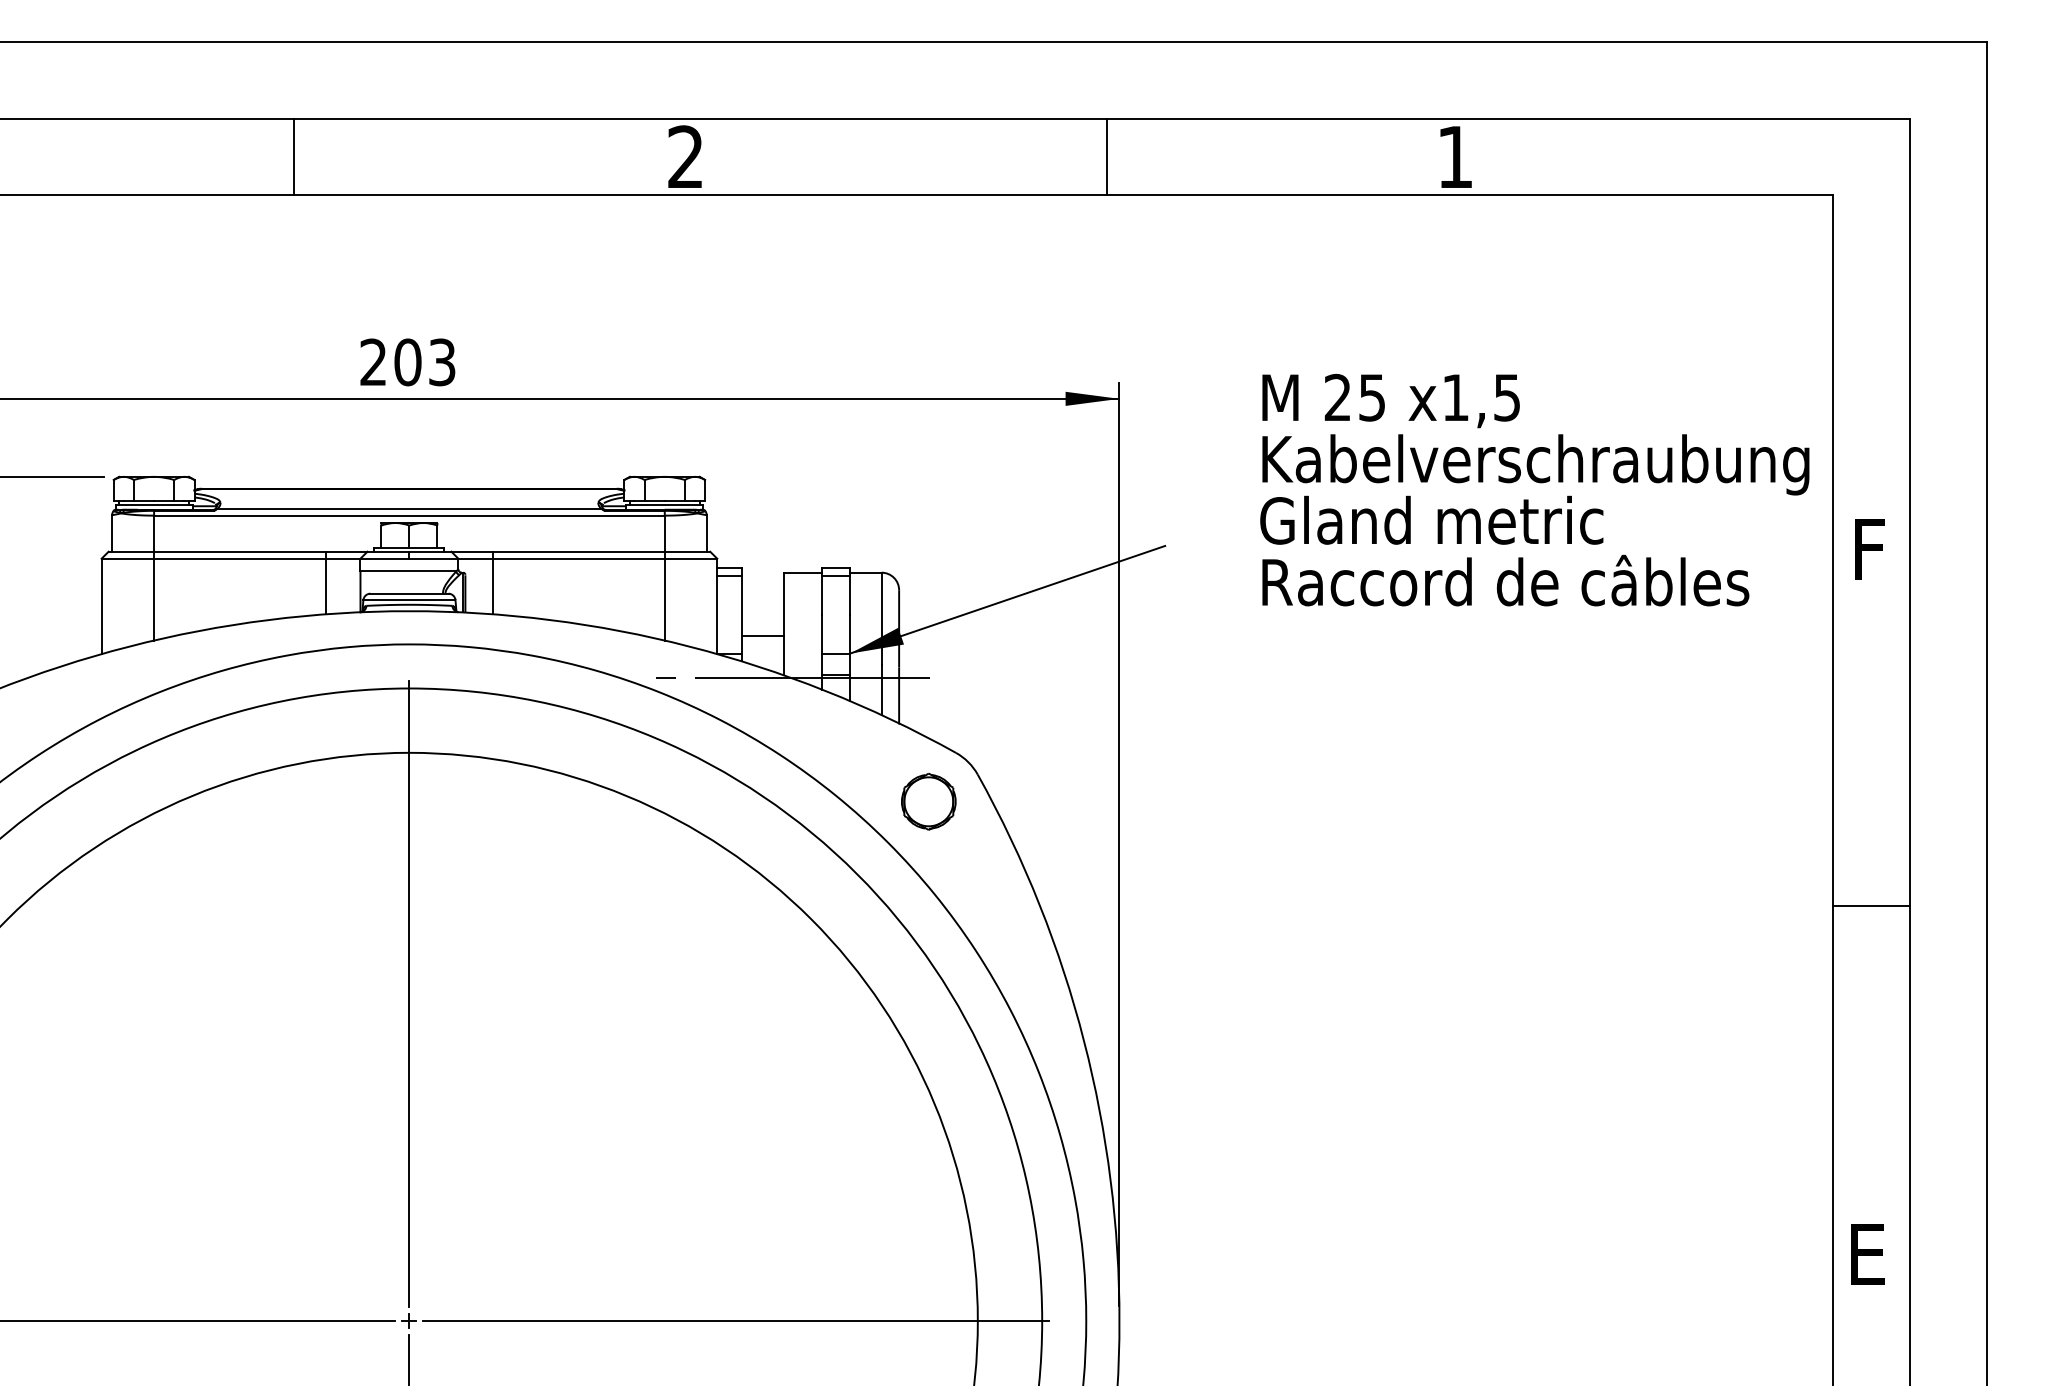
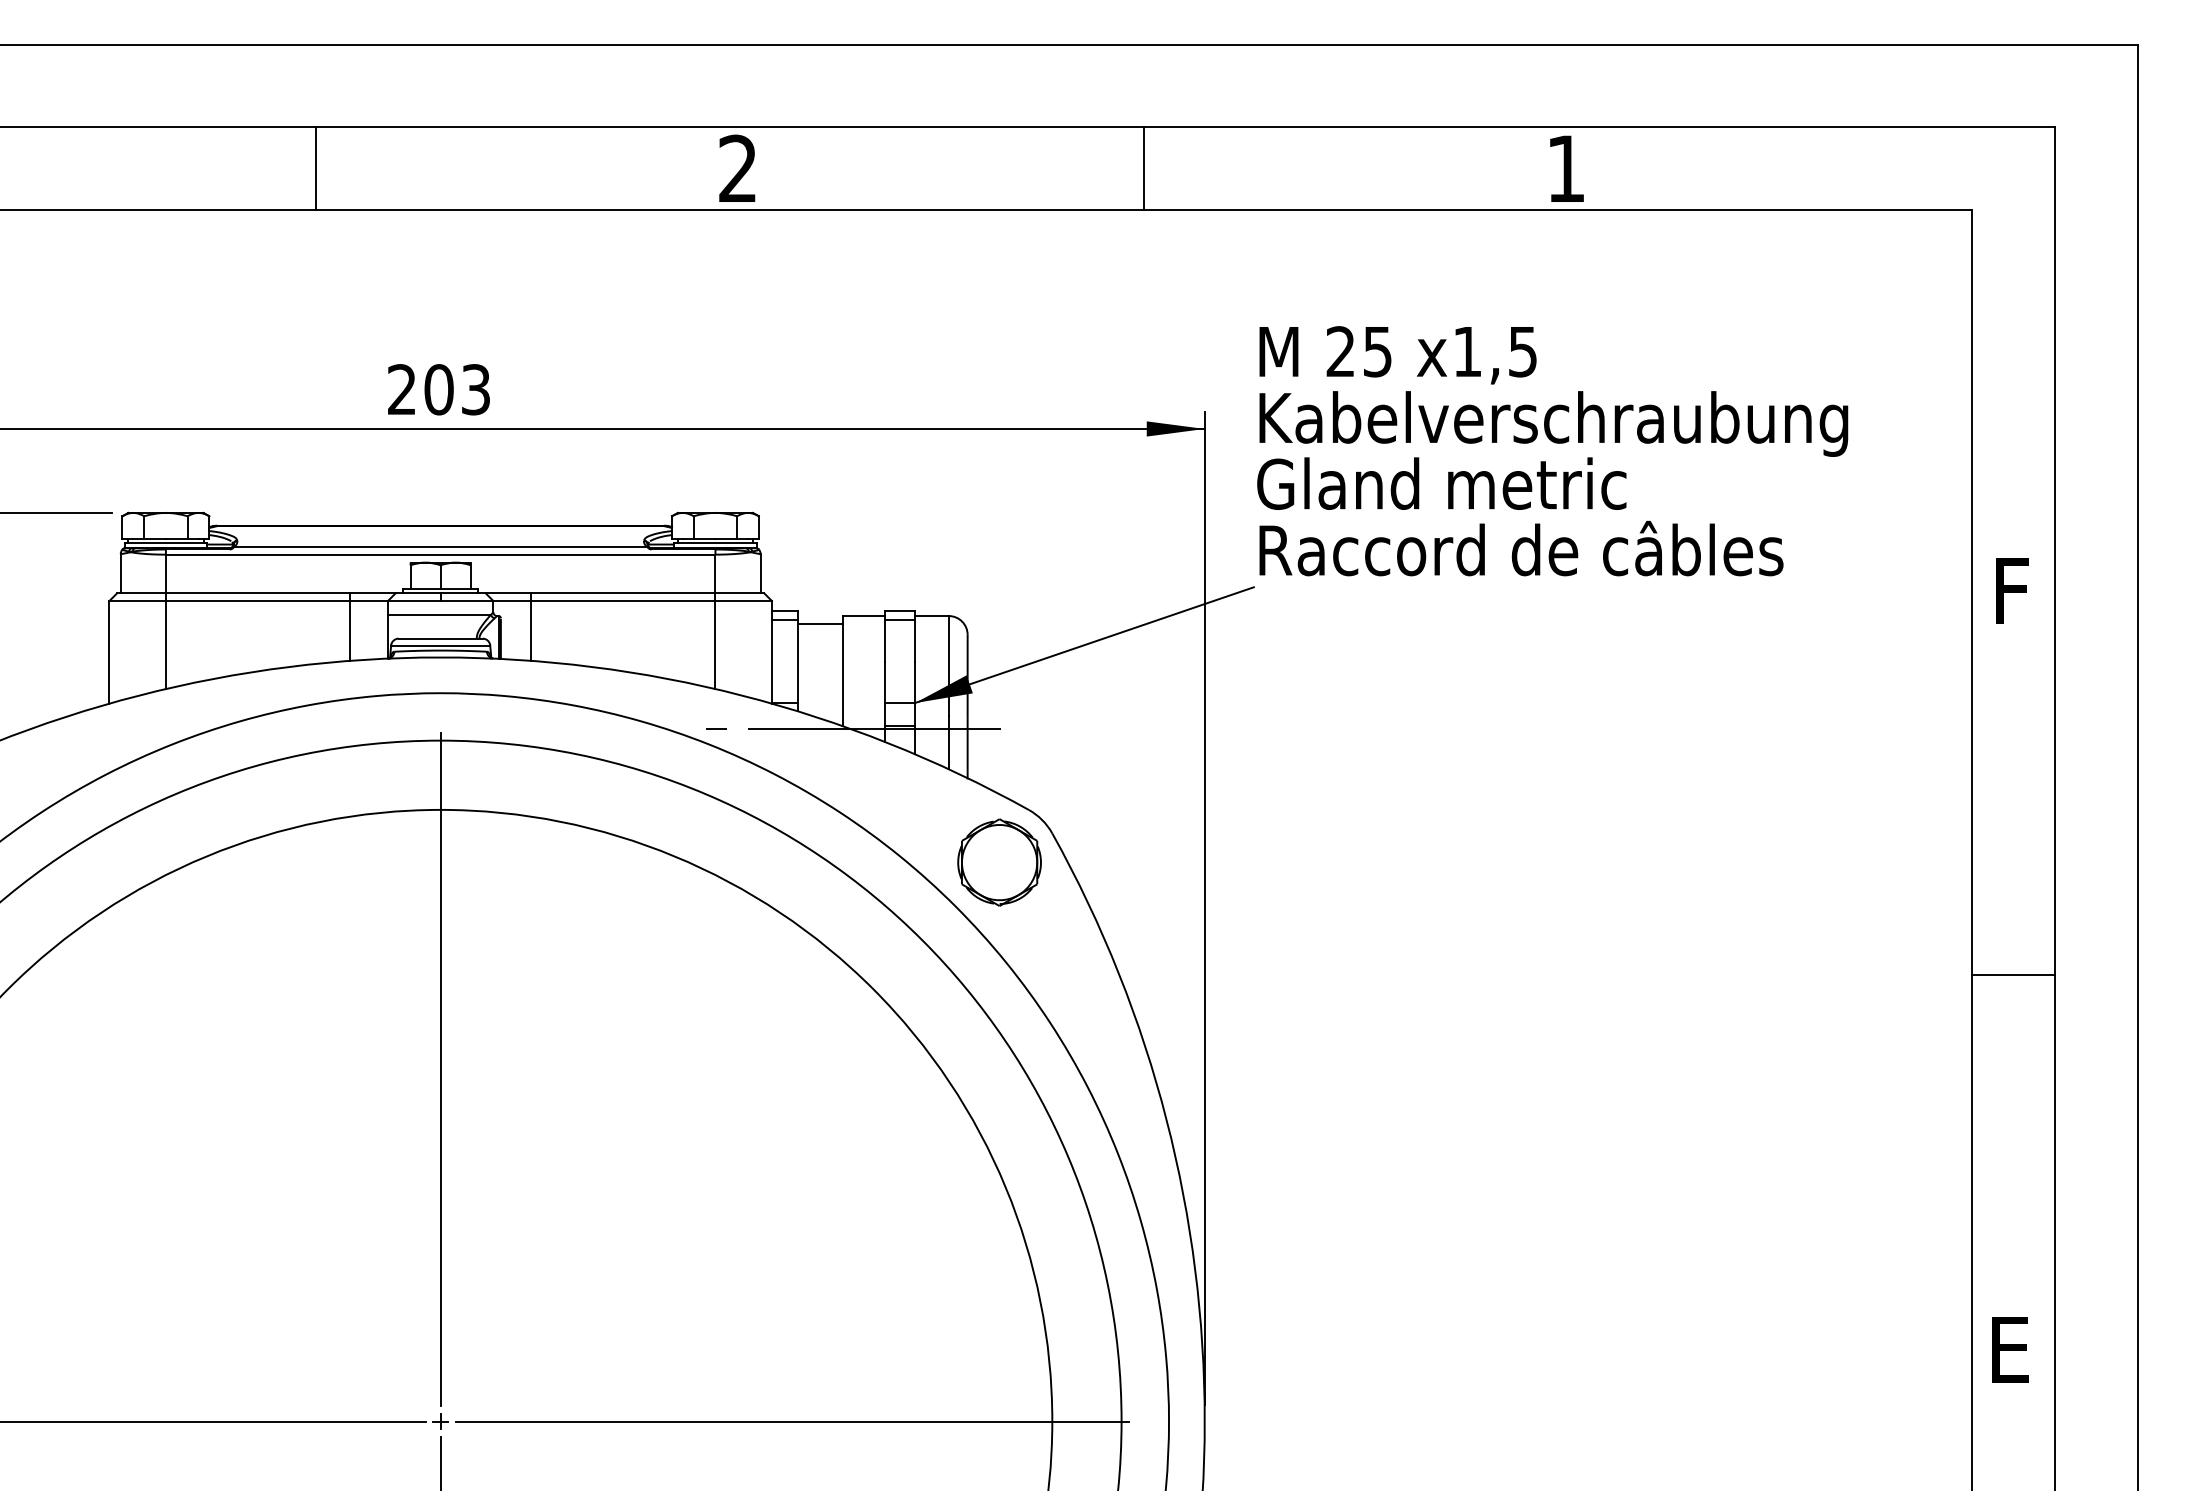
line: (1107, 156) -> (1144, 168), moved
part: (1537, 482) -> (1555, 443), moved
line: (762, 636) -> (820, 623), moved
part: (928, 801) -> (999, 862), size x1.43

